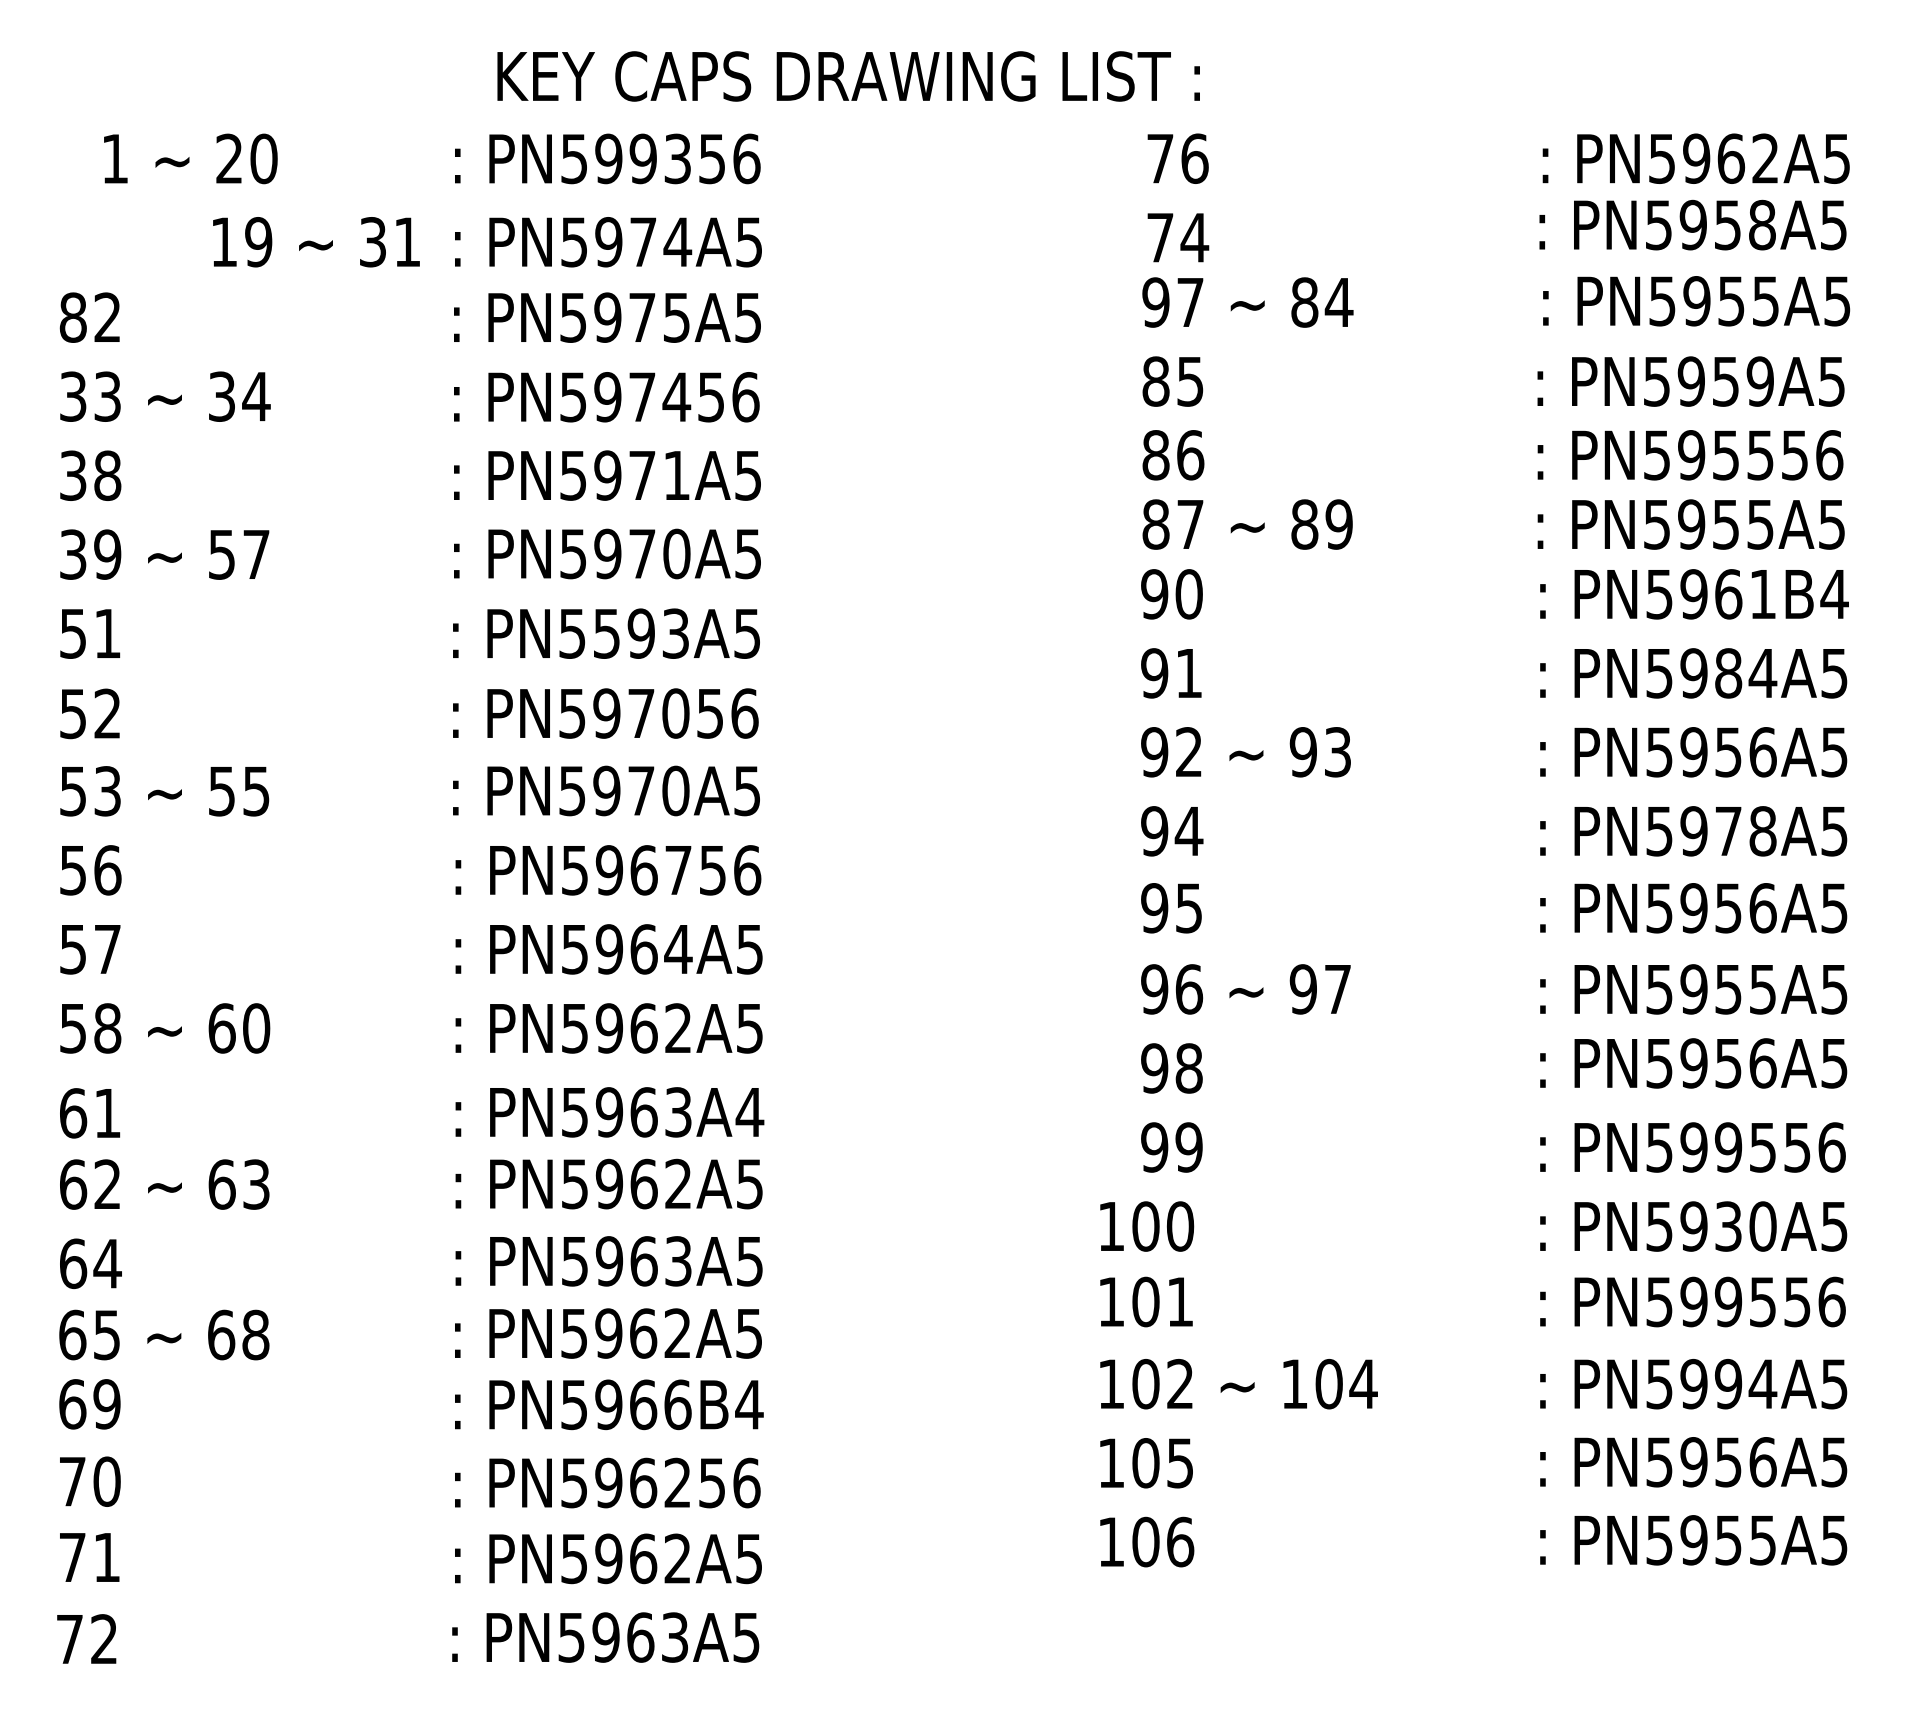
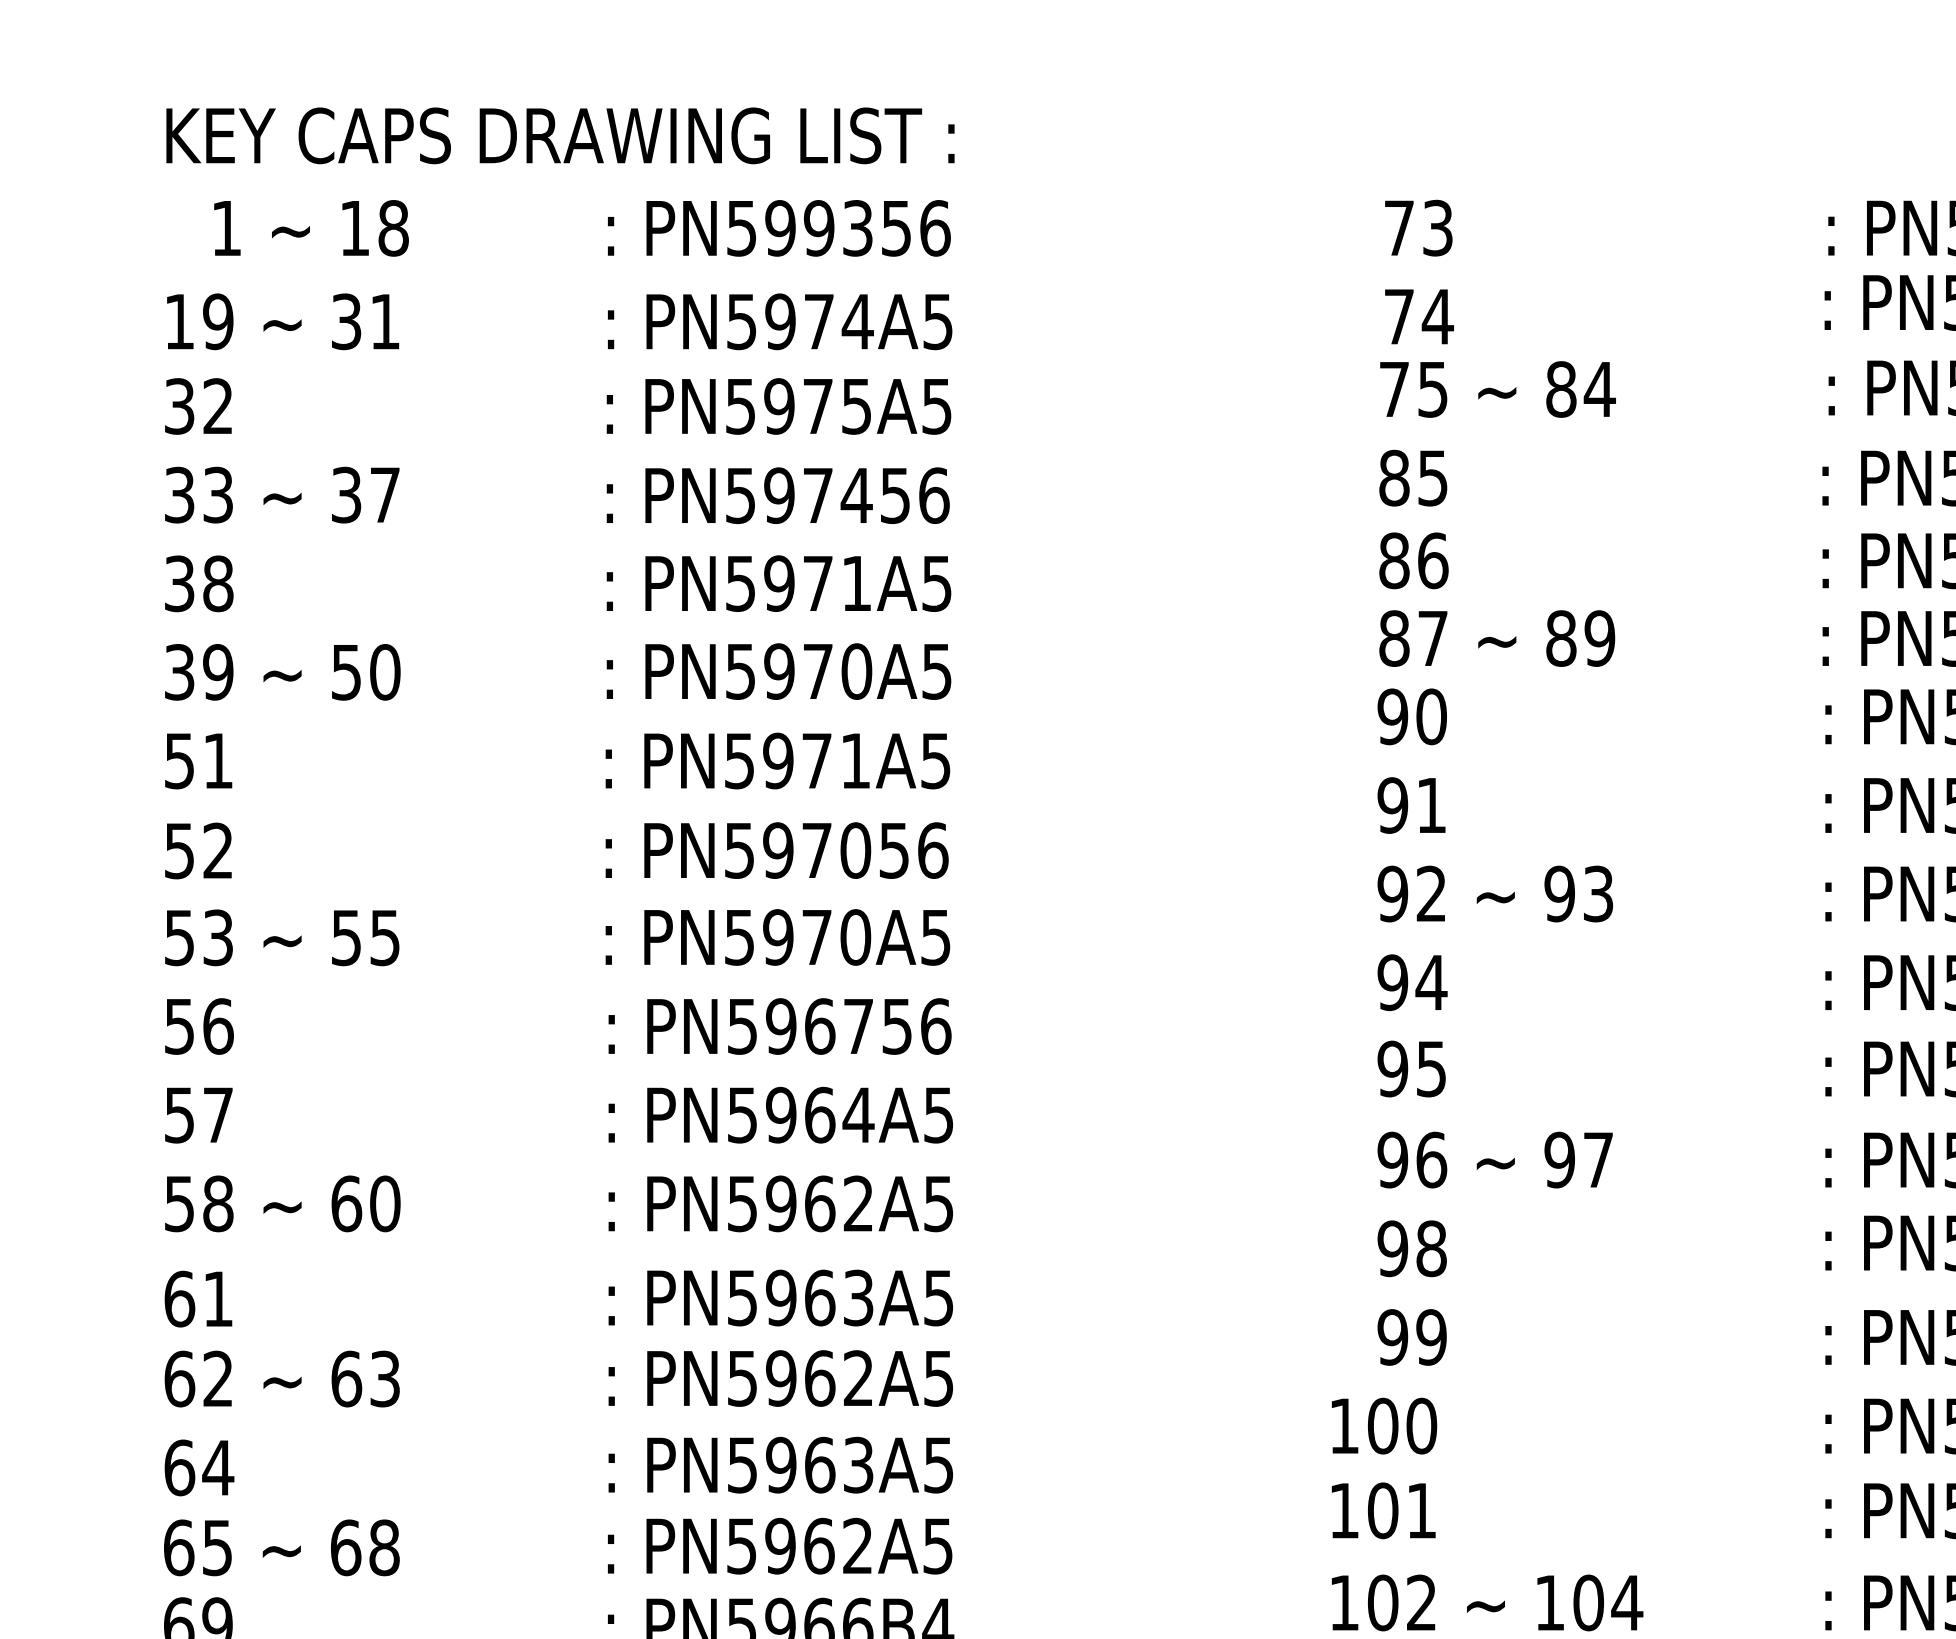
text: (848, 76) -> (560, 135), moved
text: (246, 158) -> (374, 227), 20 -> 18
text: (1194, 158) -> (1437, 227), 76 -> 73
text: (316, 242) -> (283, 322), moved
text: (1172, 302) -> (1412, 389), 97 -> 75
text: (72, 317) -> (178, 406), 82 -> 32
text: (256, 396) -> (385, 494), 34 -> 37
text: (256, 554) -> (385, 672), 57 -> 50
text: (640, 633) -> (816, 760), PN5593A5 -> PN5971A5
text: (749, 1112) -> (938, 1298), PN5963A4 -> PN5963A5

